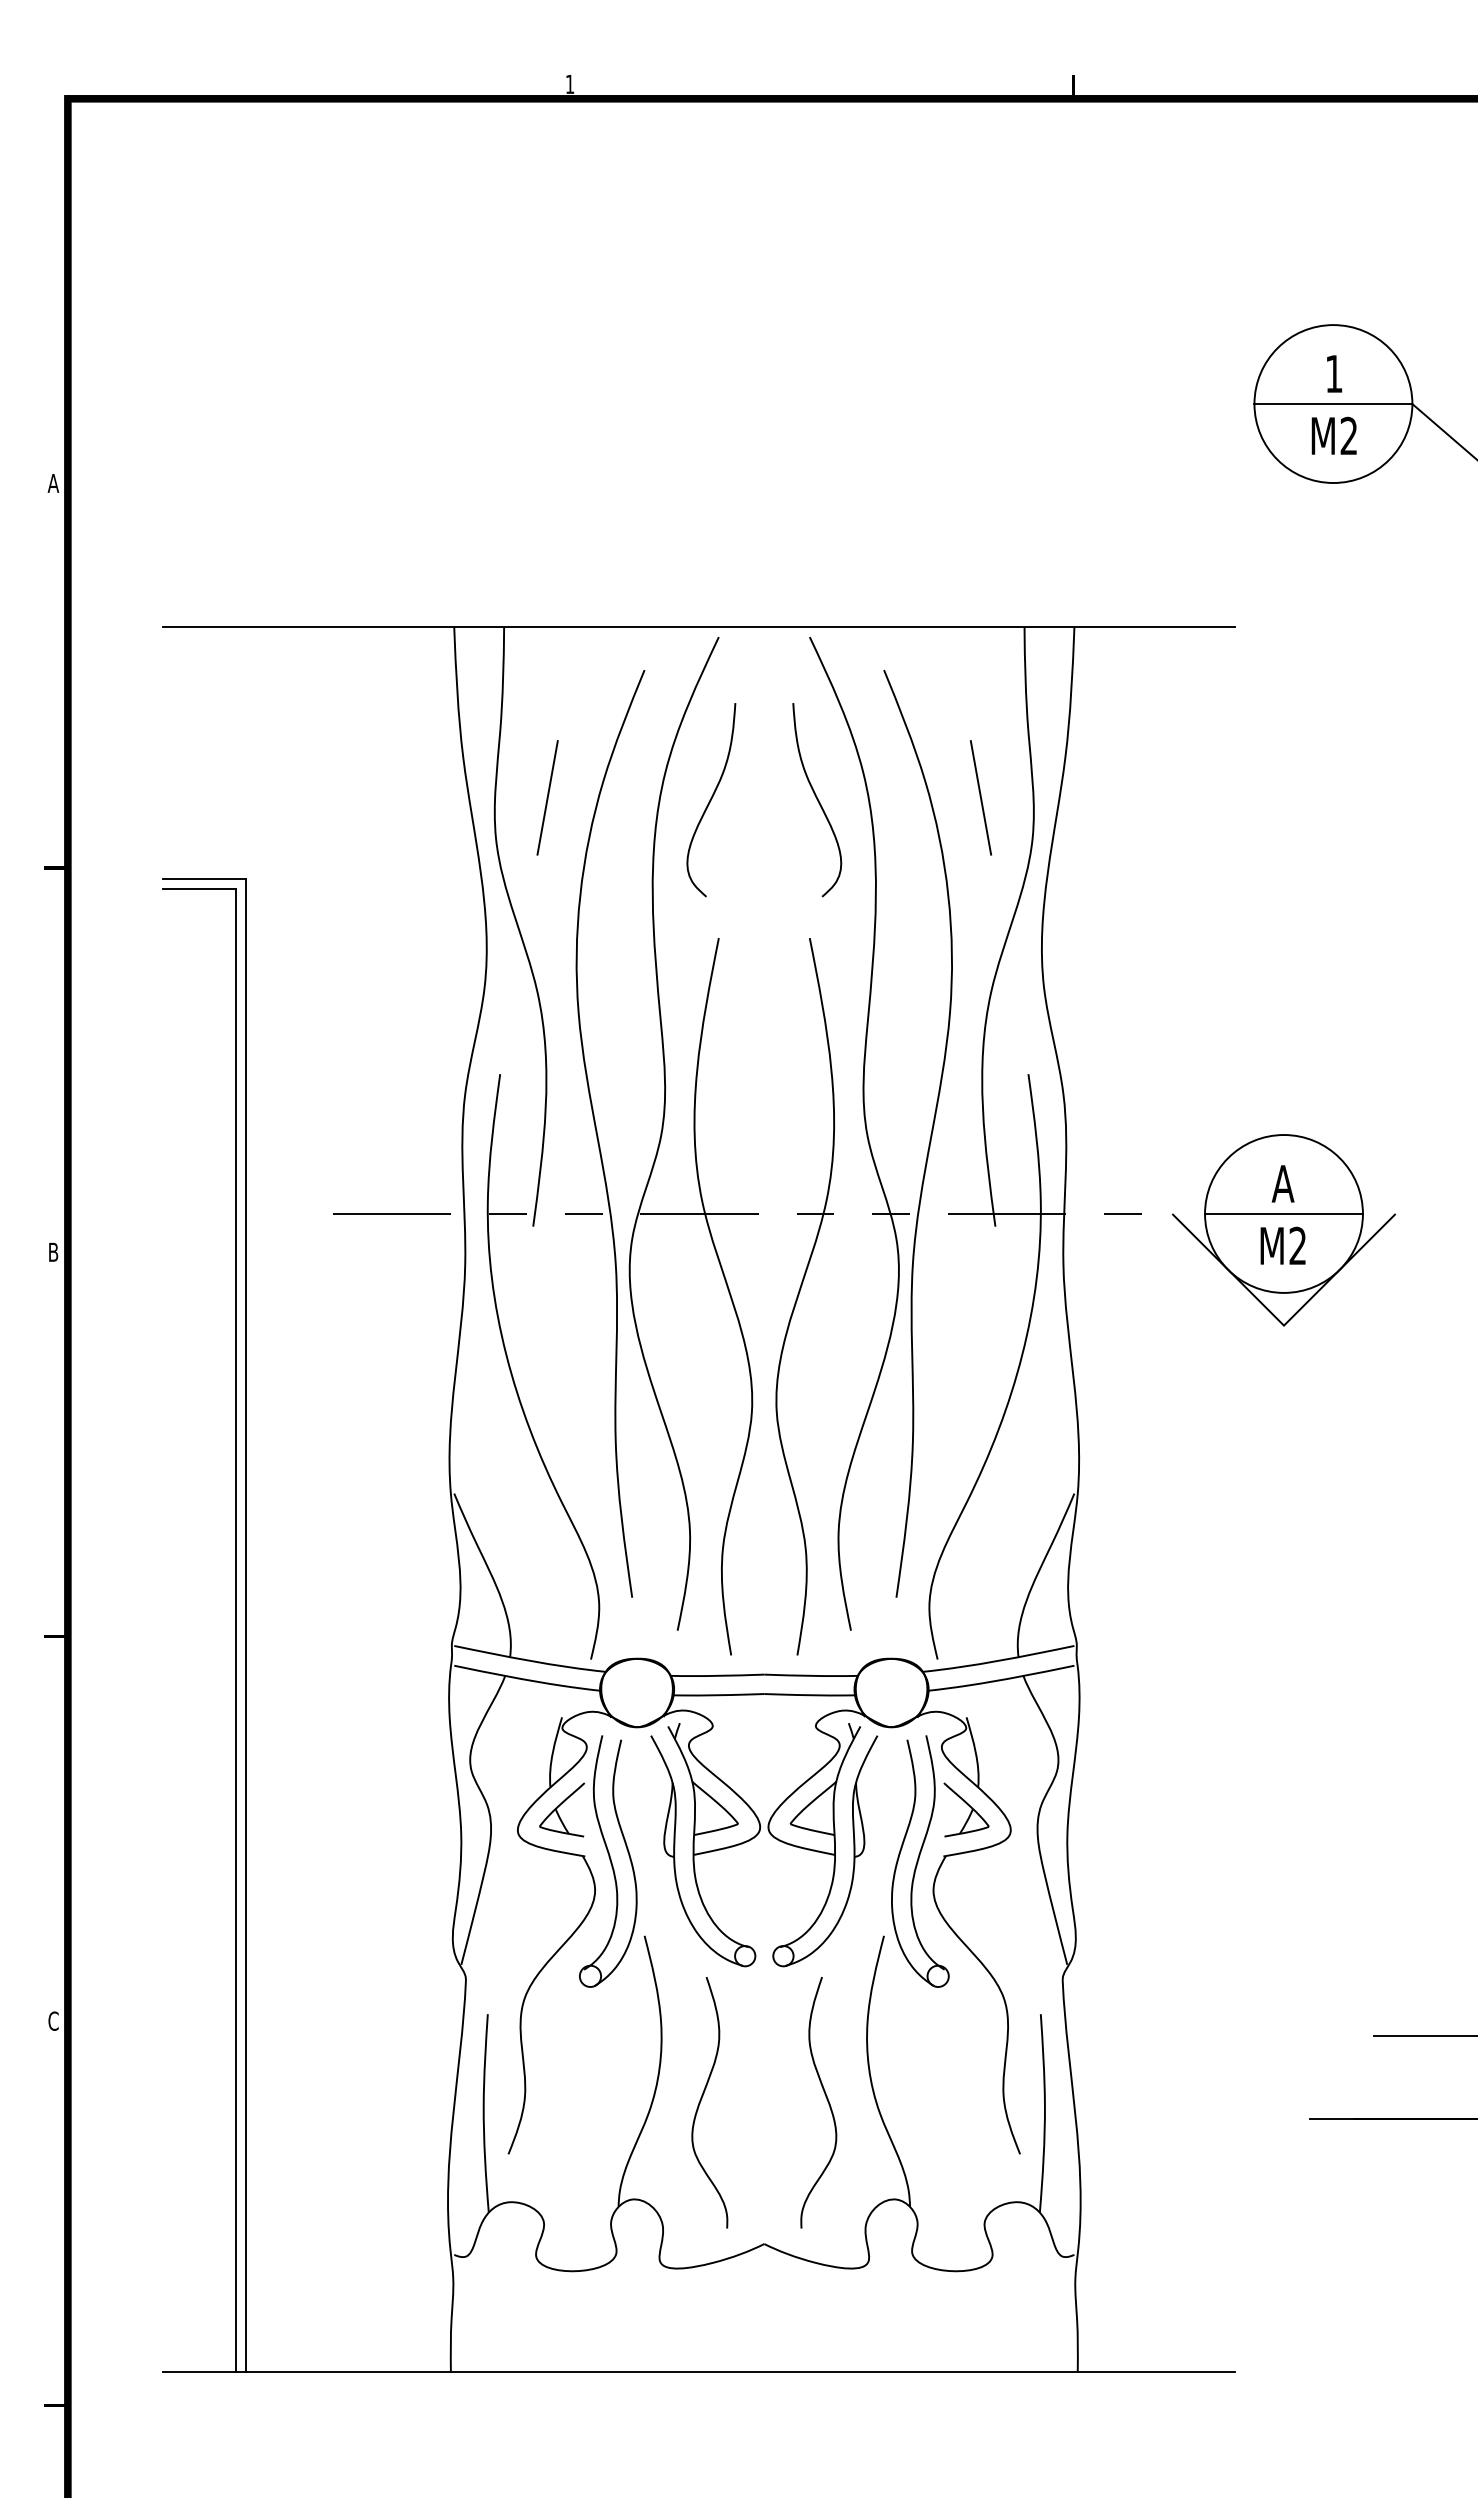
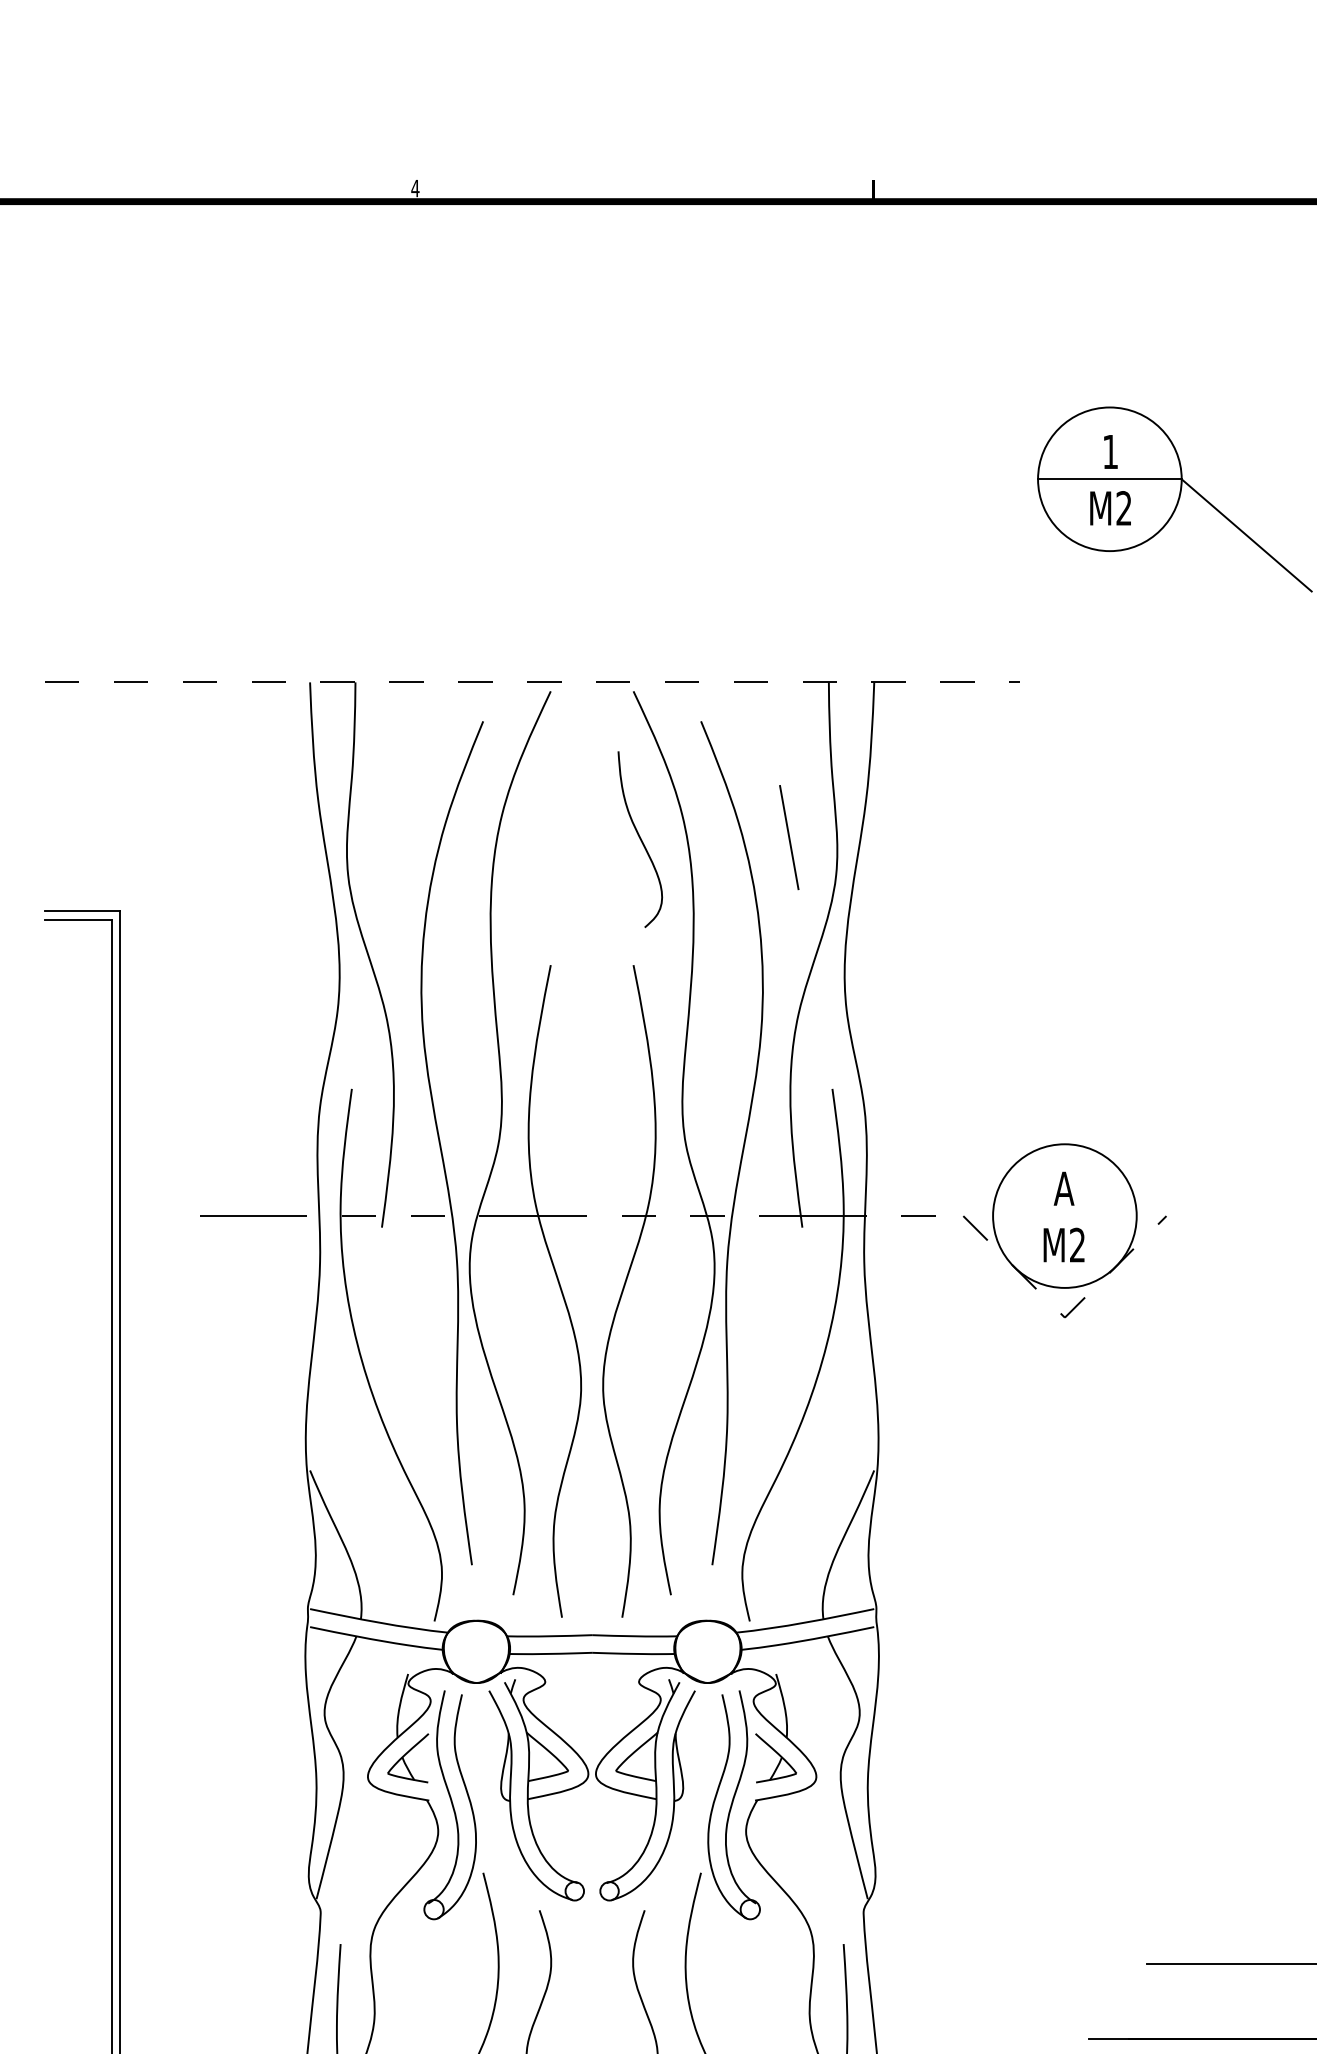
text: (569, 84) -> (414, 188), 1 -> 4
line: (699, 627) -> (533, 682), solid -> dashed
line: (547, 797) -> (394, 837), removed
curve: (711, 800) -> (544, 839), removed
line: (1283, 1213) -> (1064, 1215), removed
line: (1283, 1325) -> (1064, 1317), solid -> dashed

